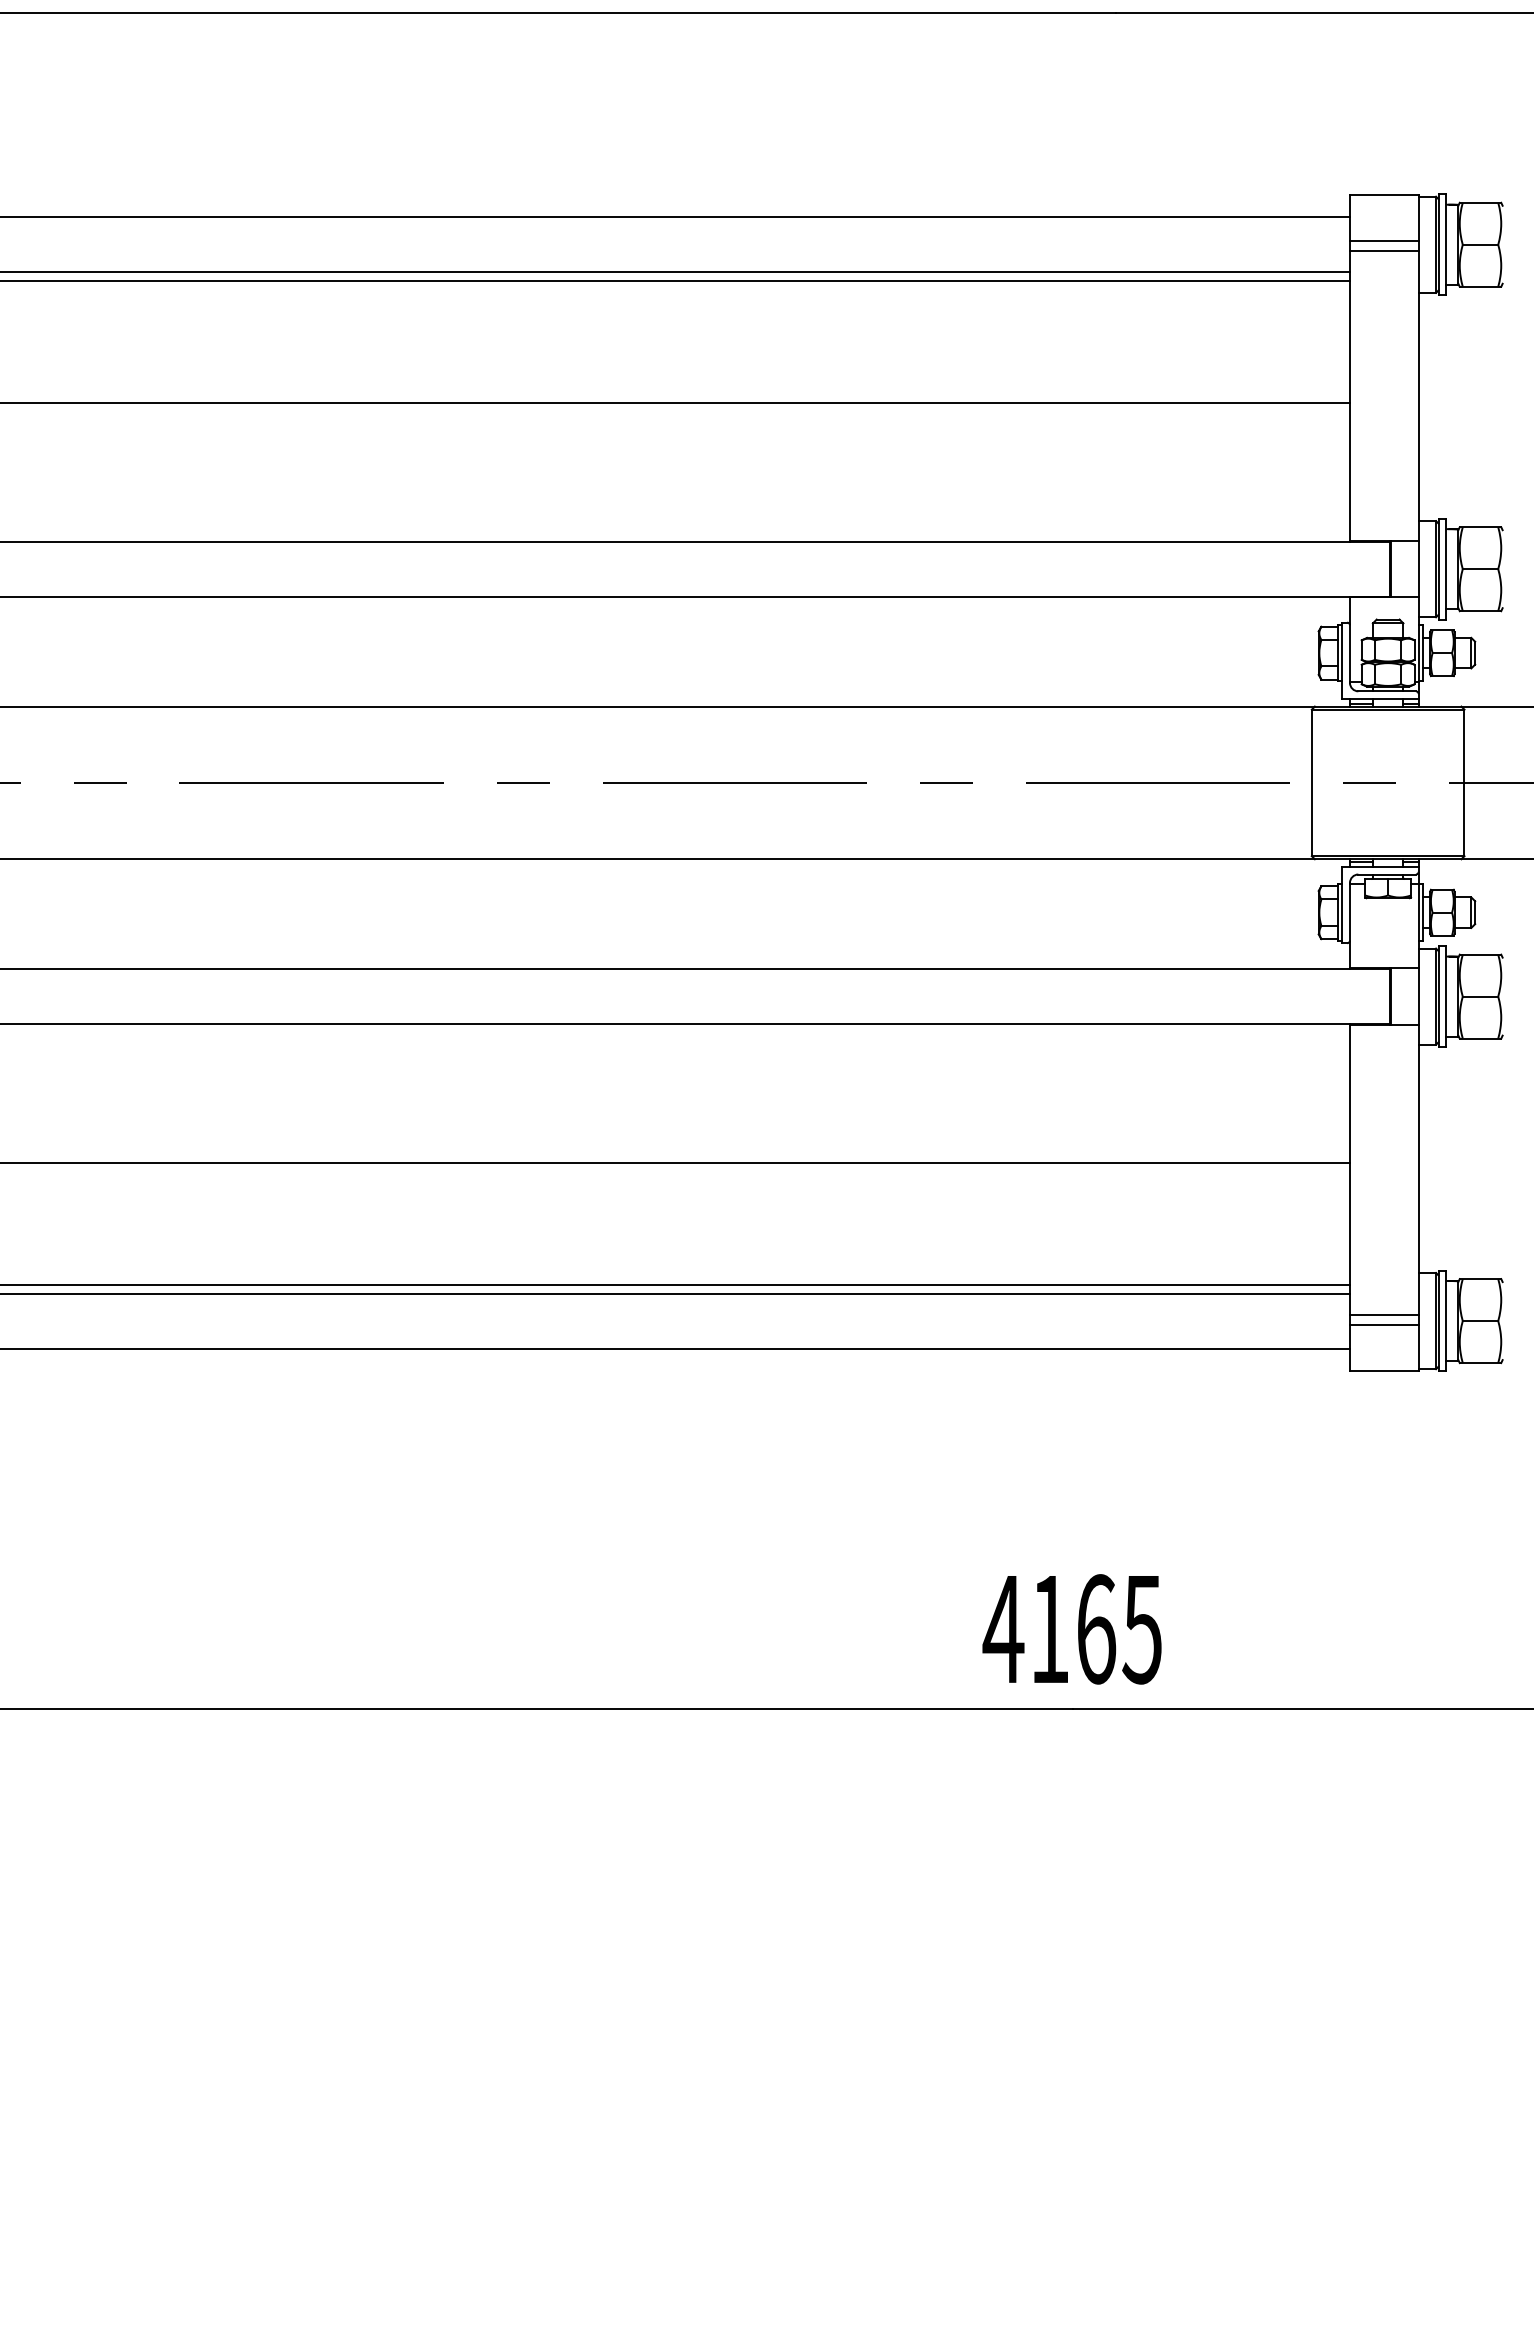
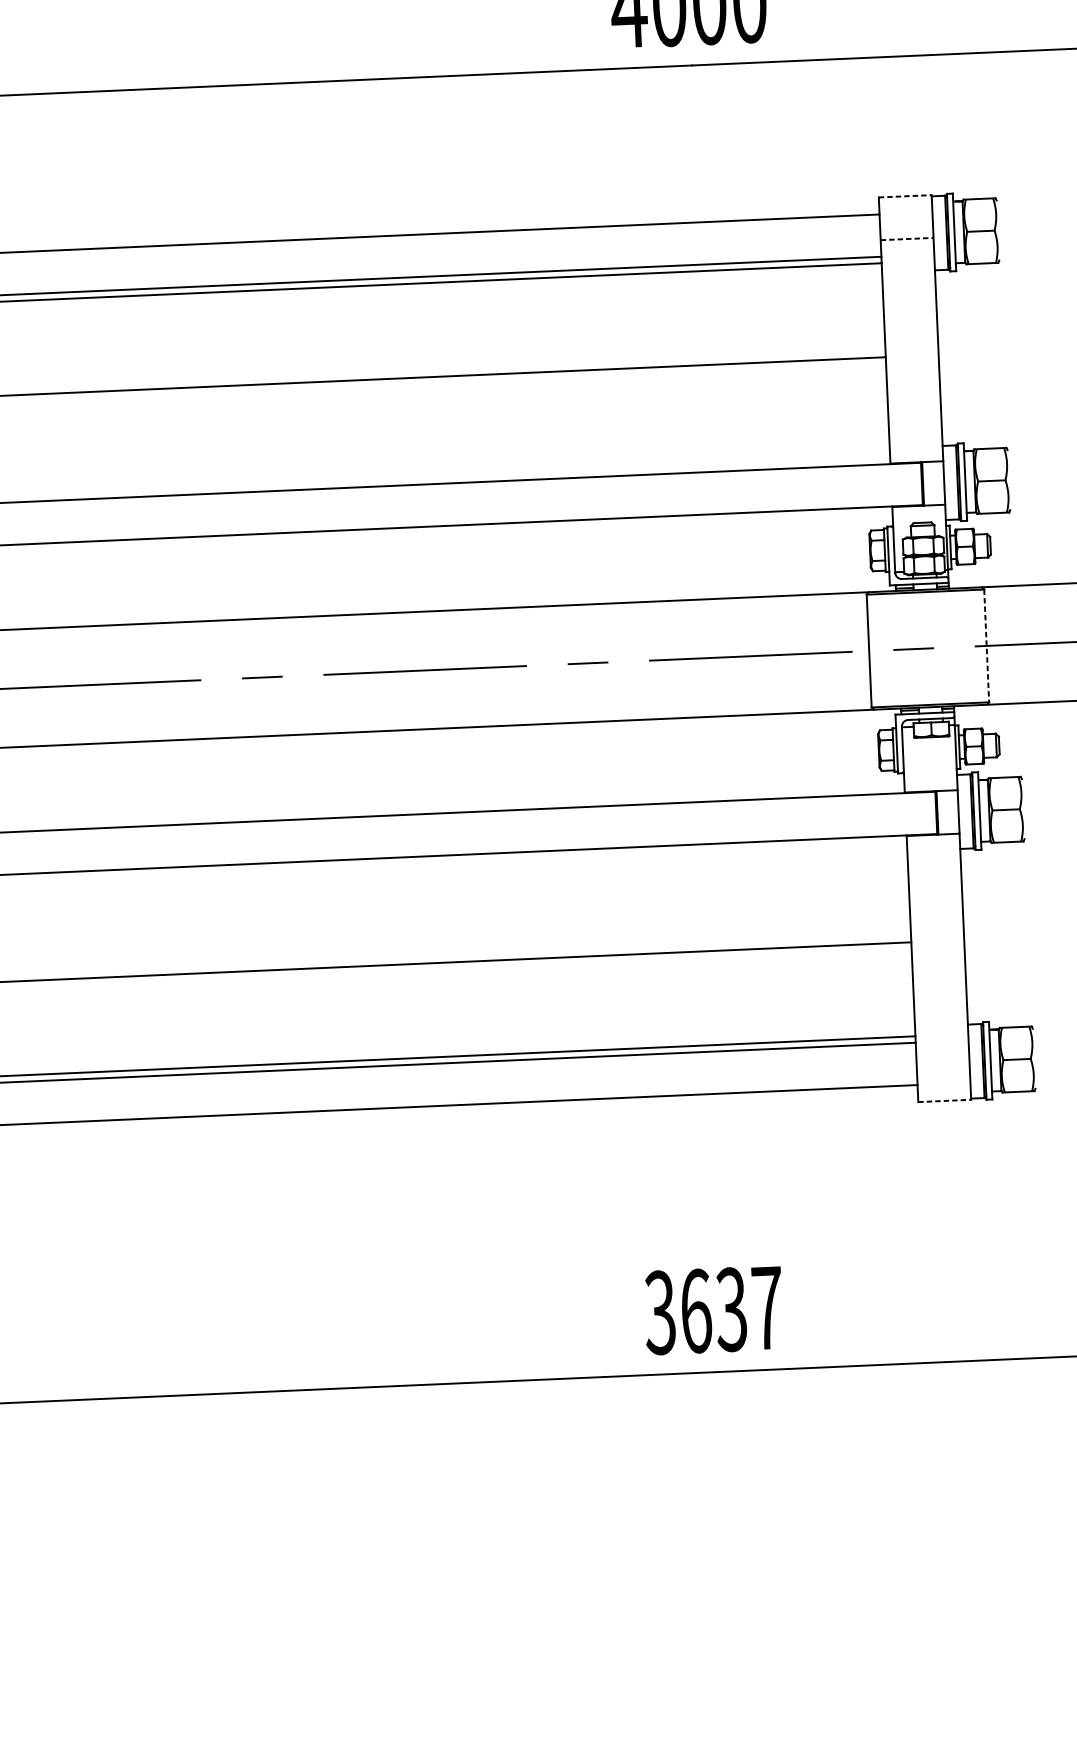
line: (1384, 195) -> (905, 196), solid -> dashed
line: (1383, 240) -> (906, 231), removed
line: (1384, 250) -> (907, 238), solid -> dashed
line: (1464, 783) -> (986, 646), solid -> dashed
line: (1383, 1315) -> (942, 1058), removed
line: (1383, 1325) -> (942, 1066), removed
line: (1384, 1370) -> (944, 1100), solid -> dashed
text: (1072, 1629) -> (713, 1310), 4165 -> 3637

